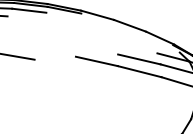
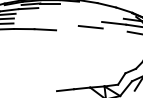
line: (138, 70) -> (114, 29), removed

